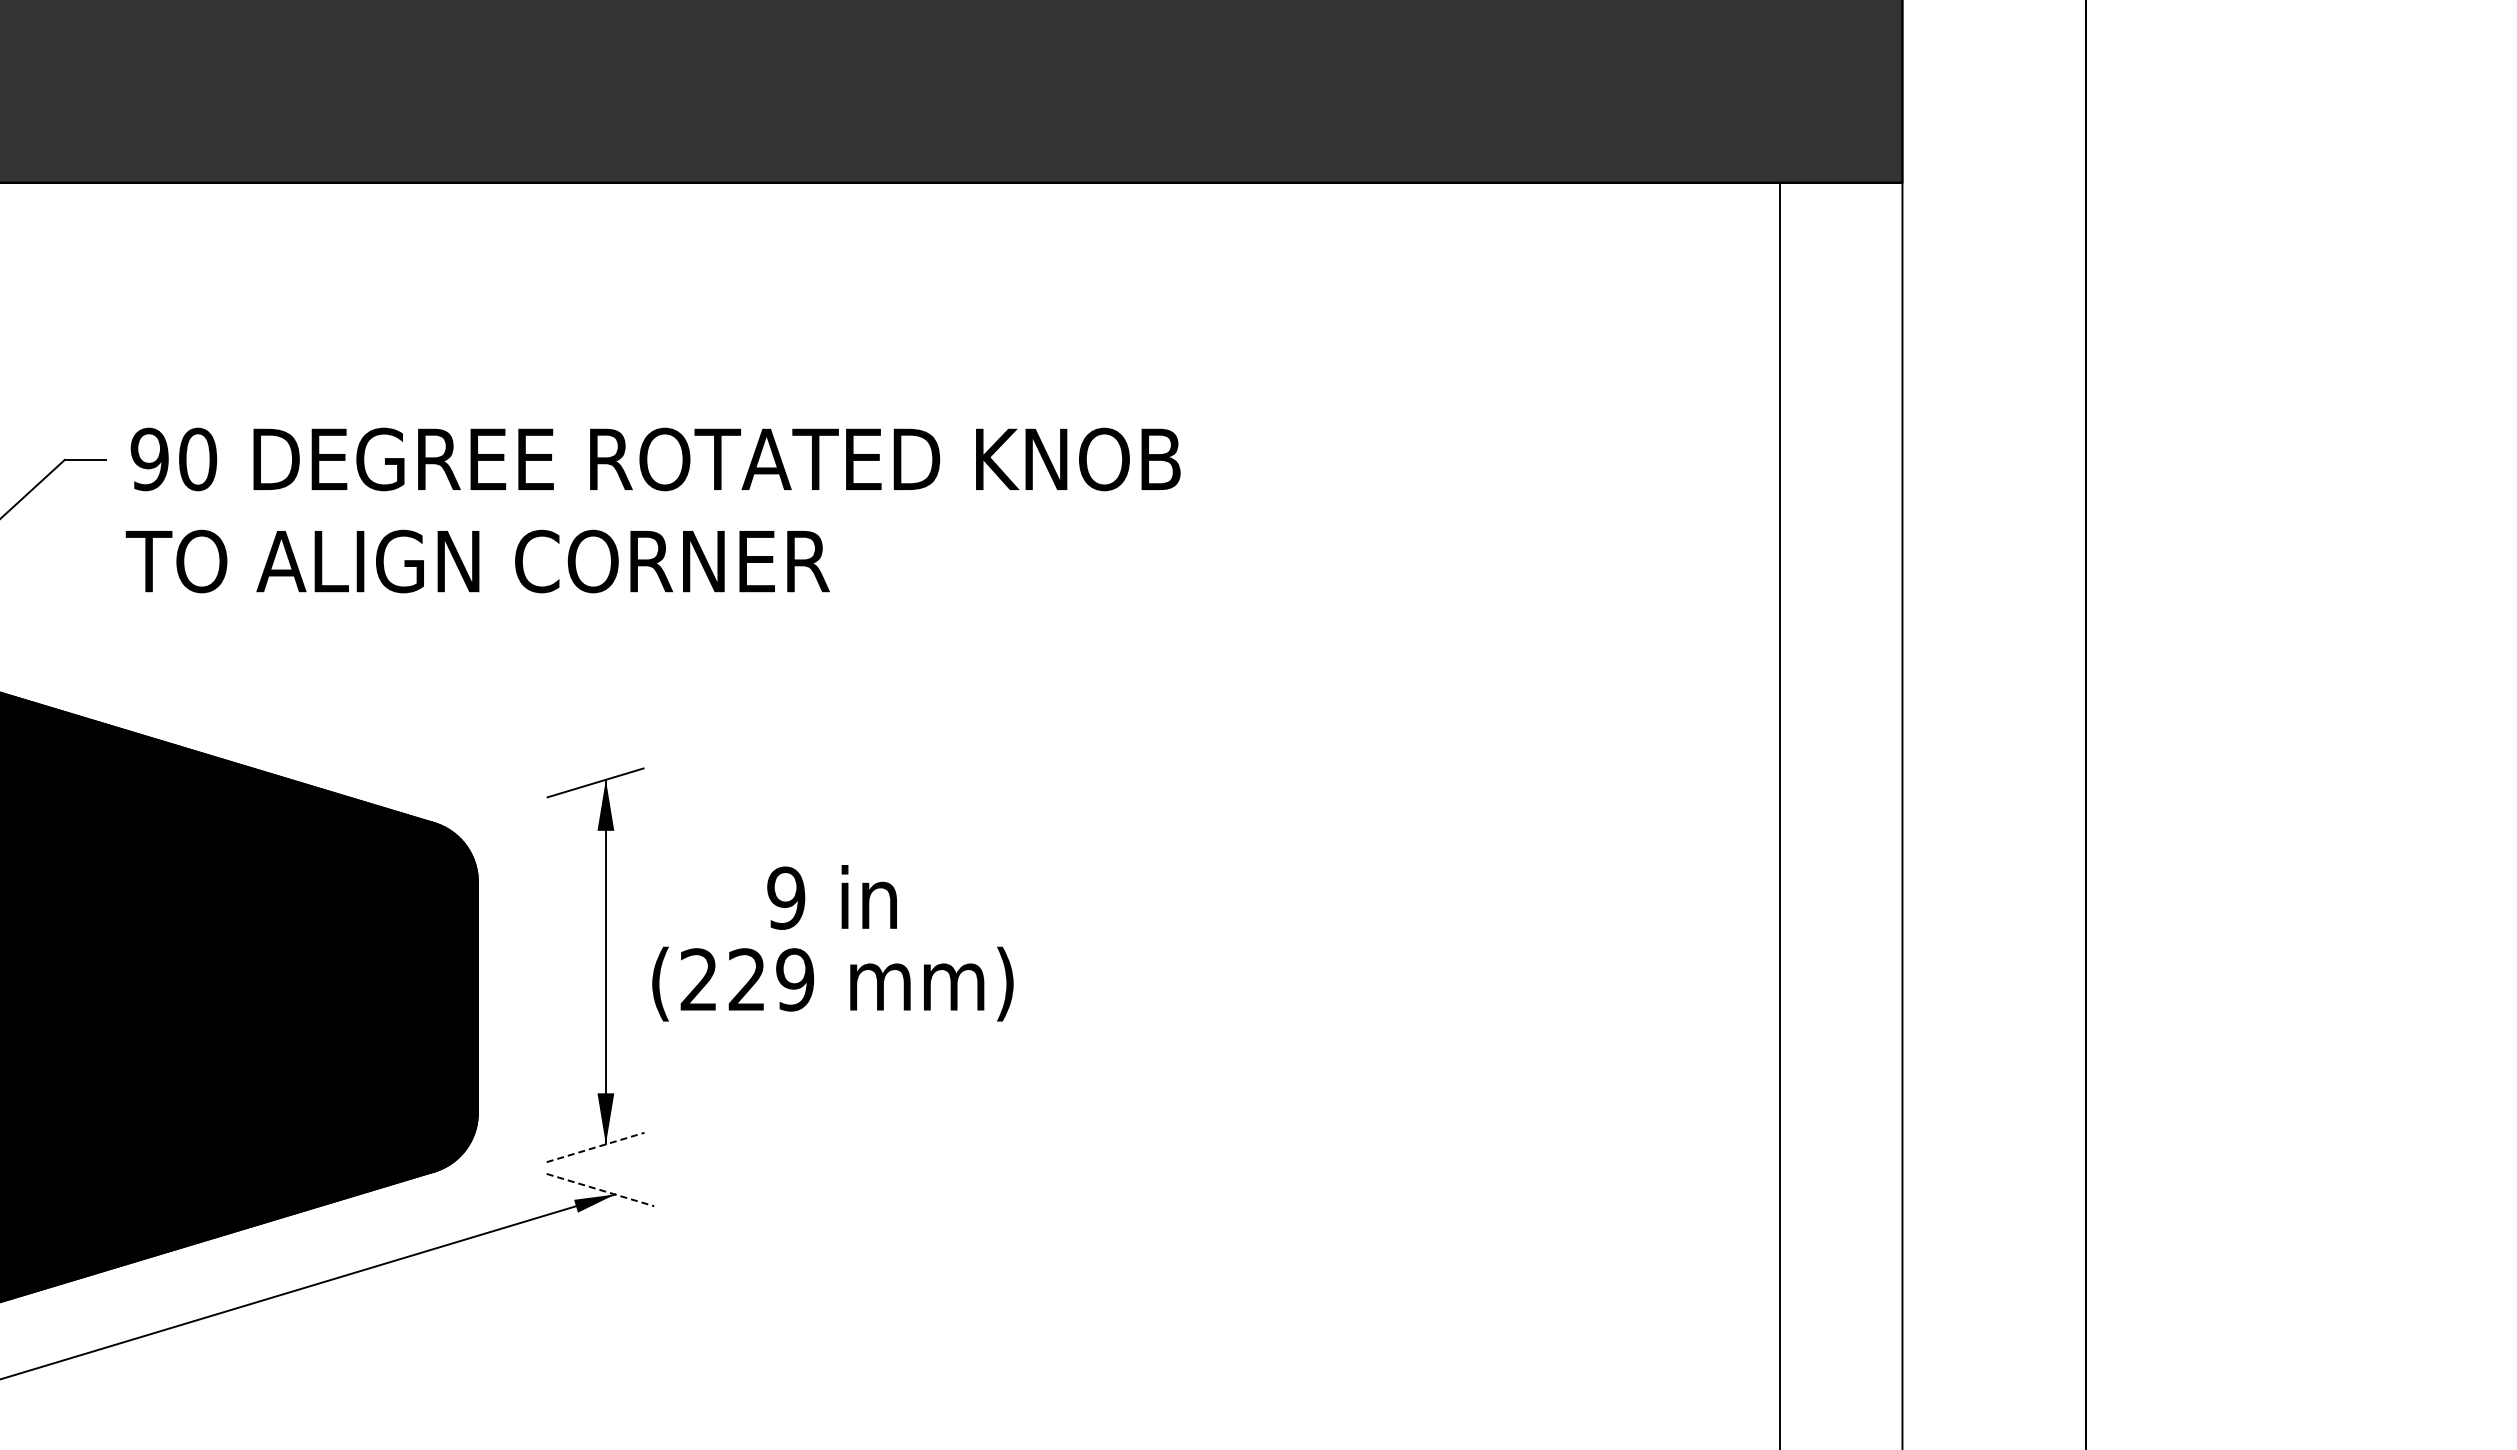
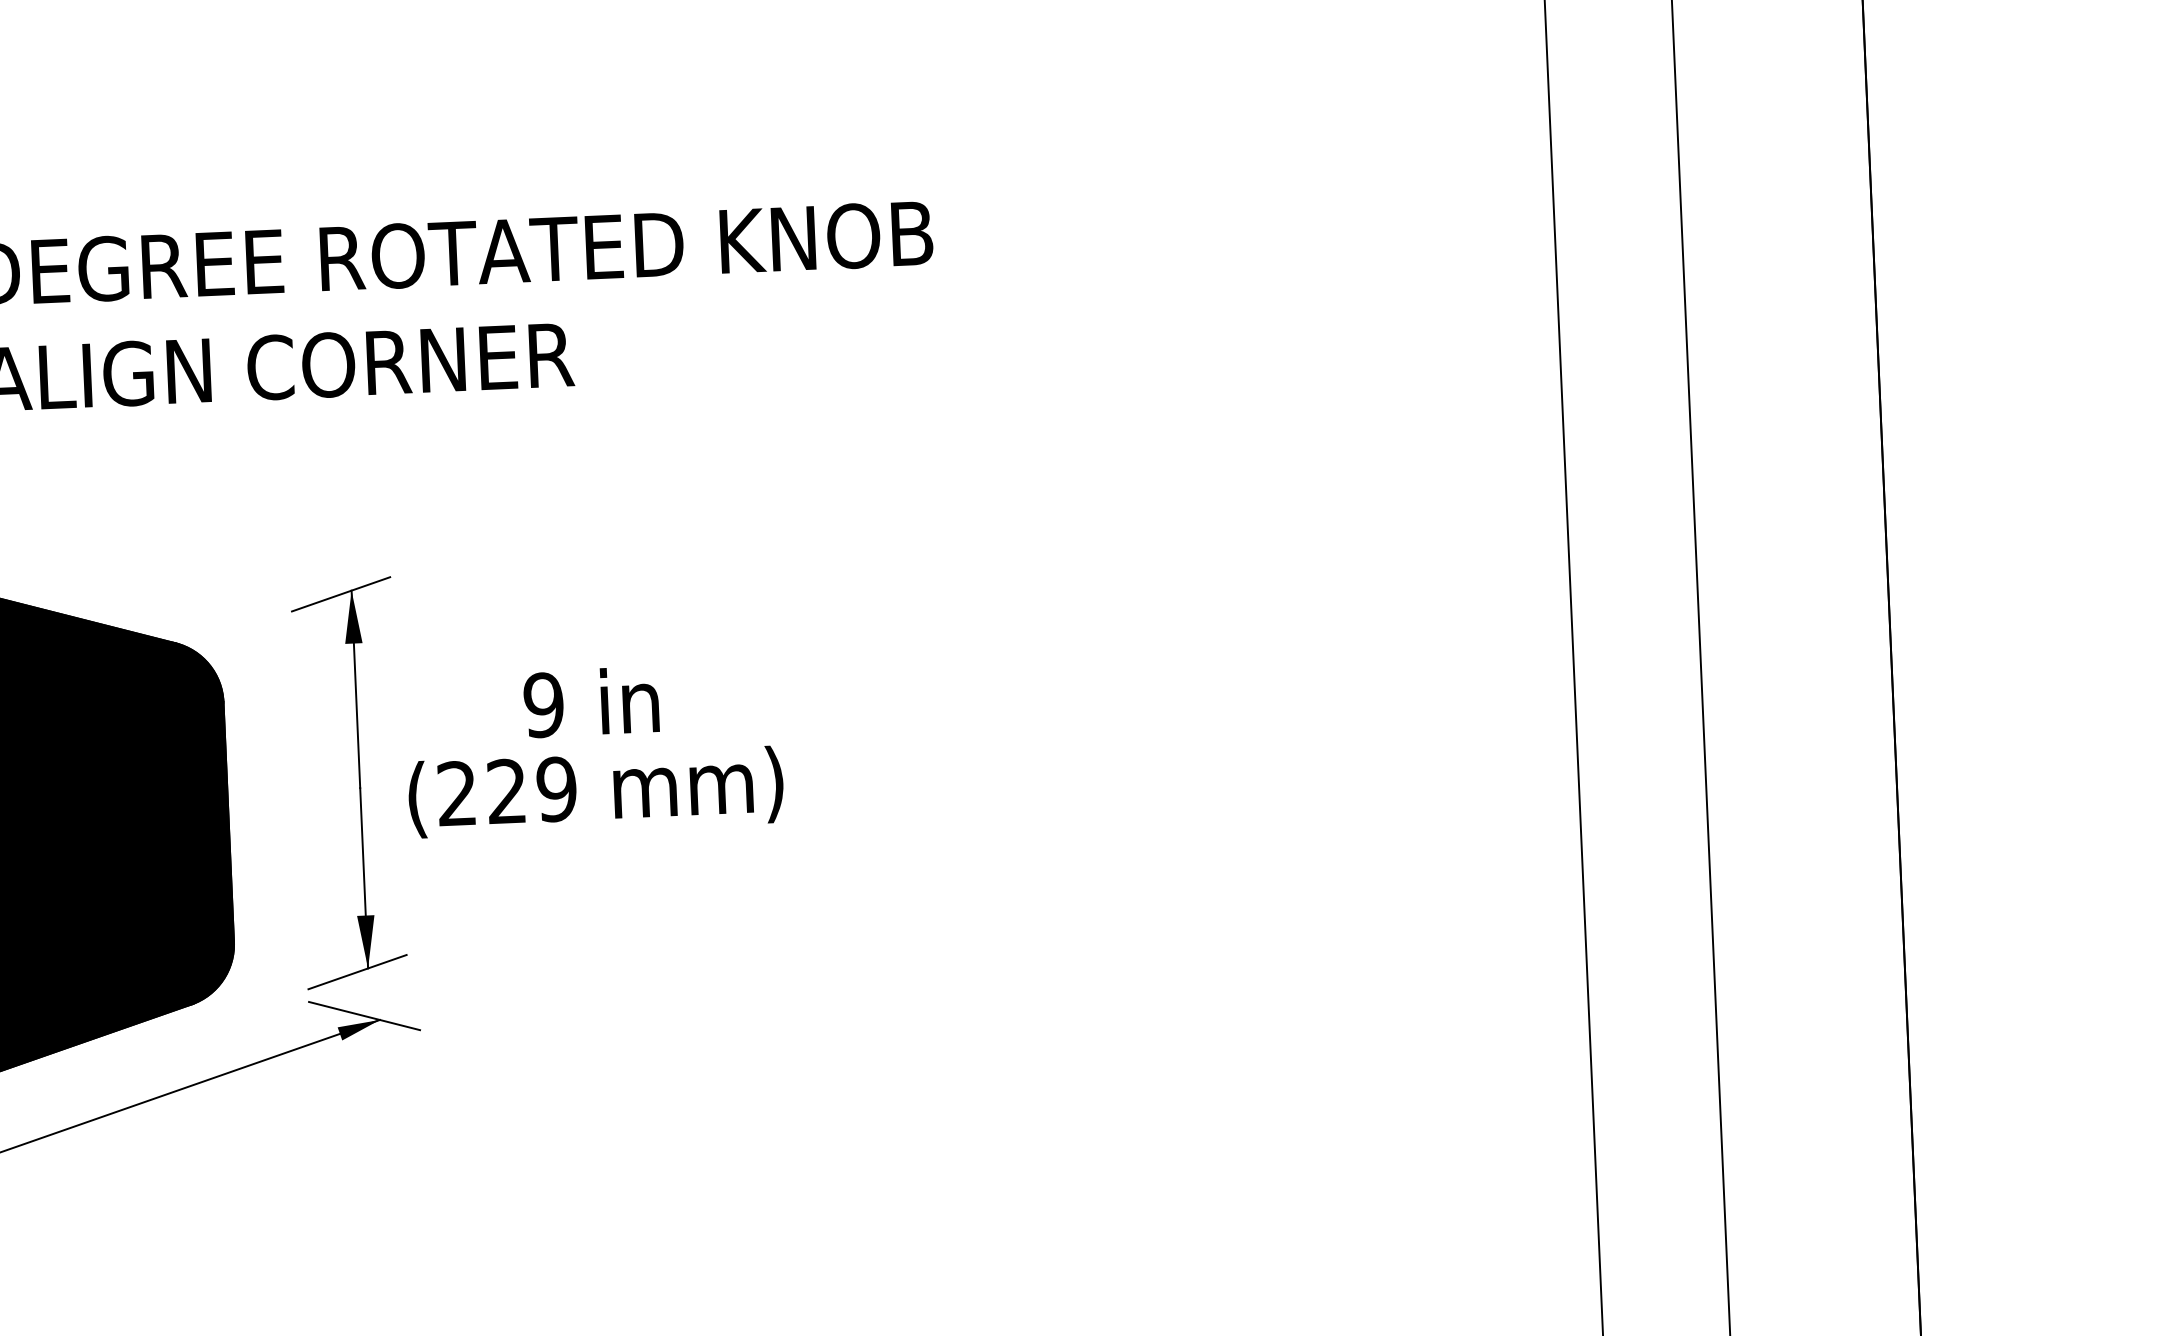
line: (596, 1147) -> (358, 972), dashed -> solid
line: (600, 1190) -> (364, 1016), dashed -> solid

